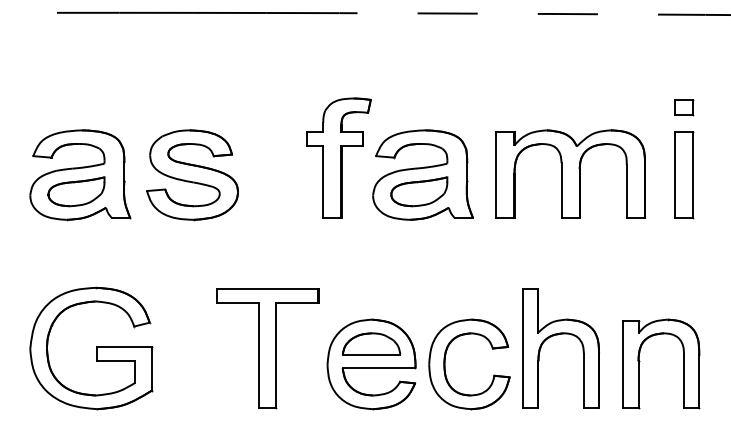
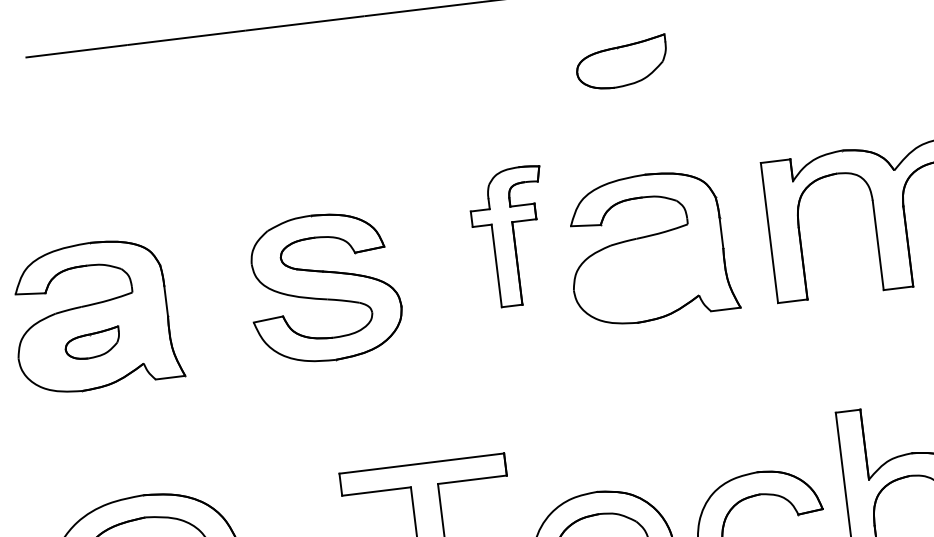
part: (338, 157) -> (510, 235), size x0.7
part: (192, 175) -> (324, 288), moved
part: (76, 191) -> (92, 343), size x0.6
part: (419, 191) -> (622, 62), moved

